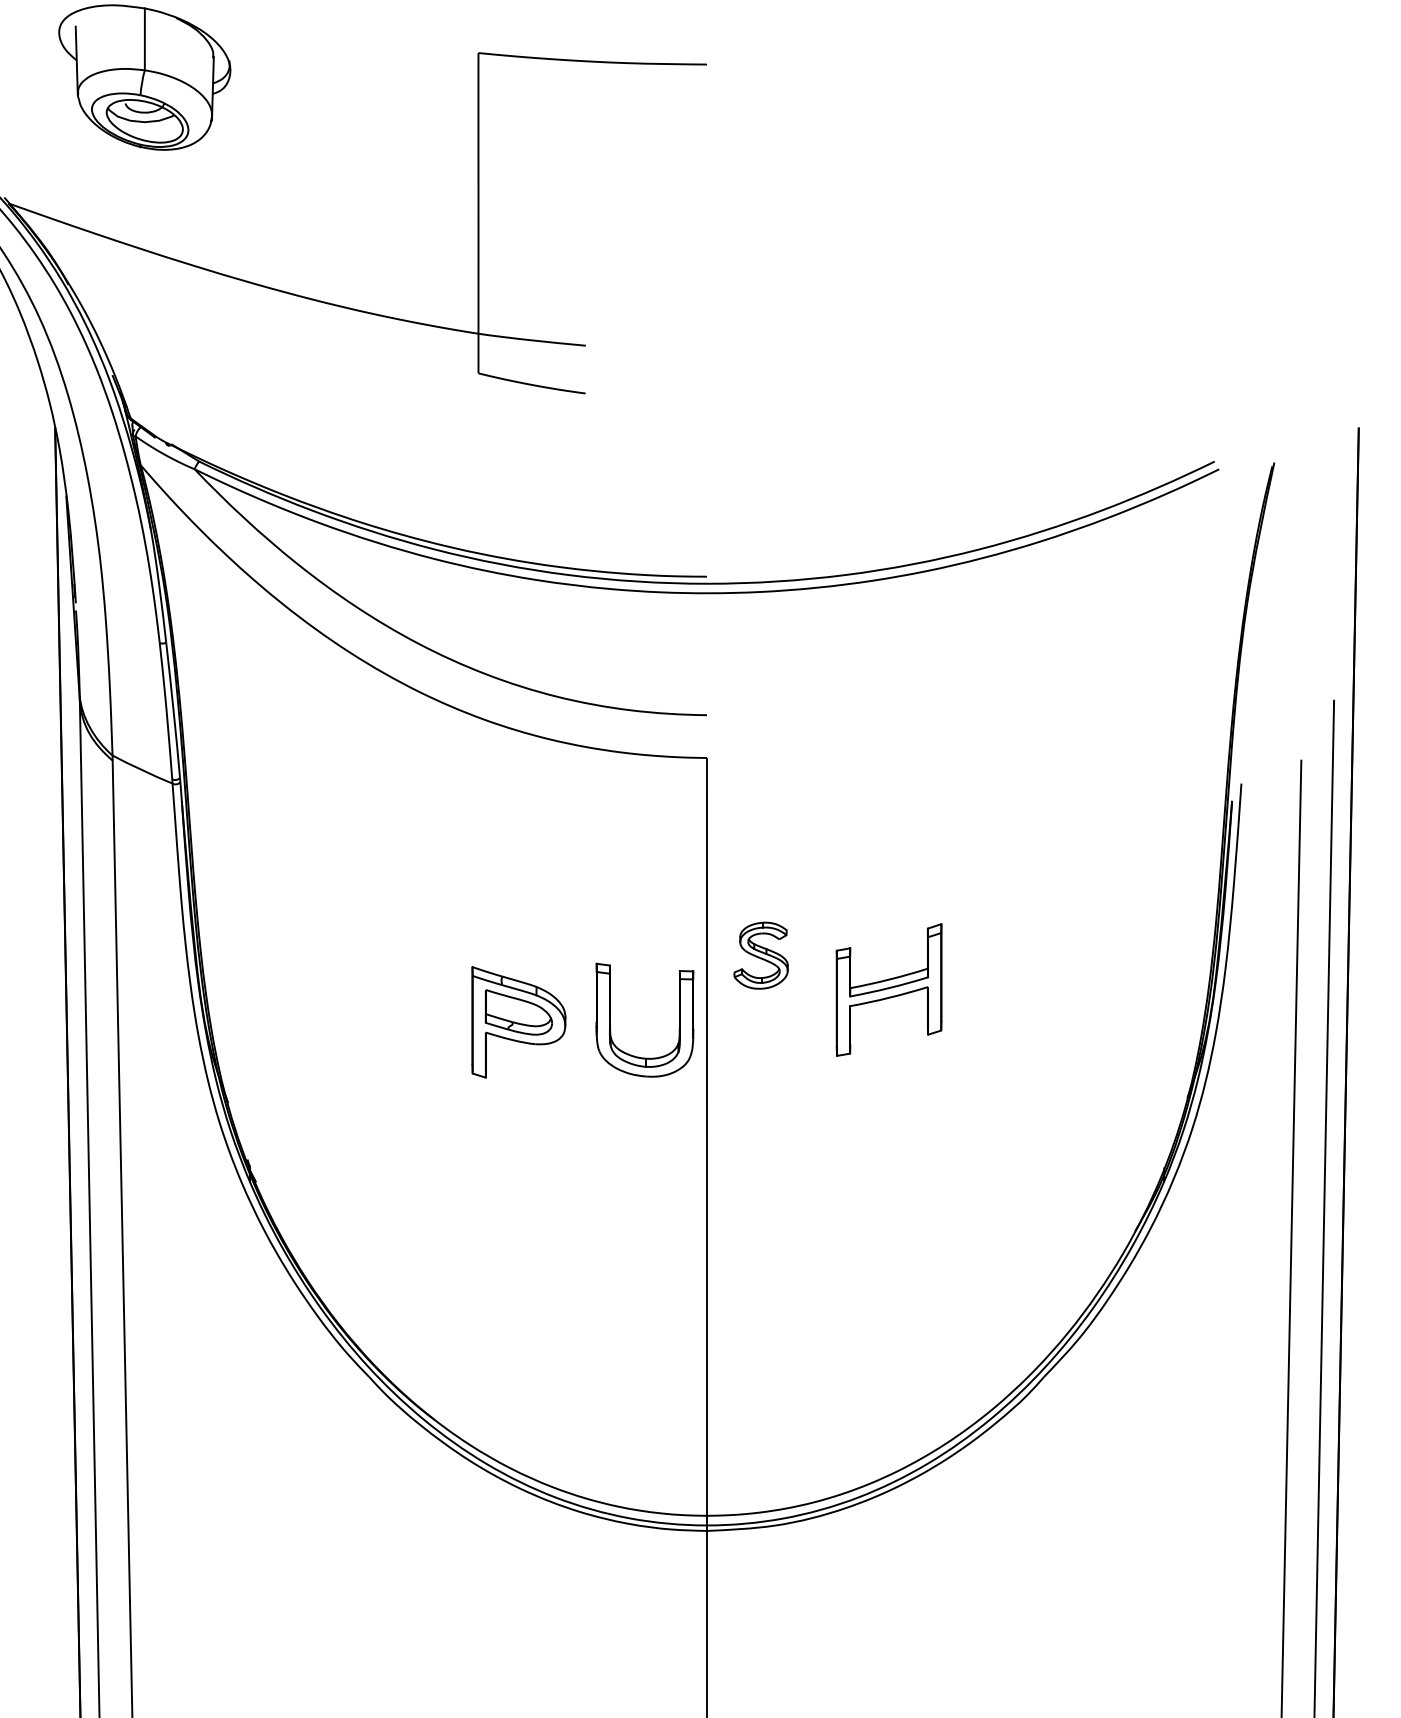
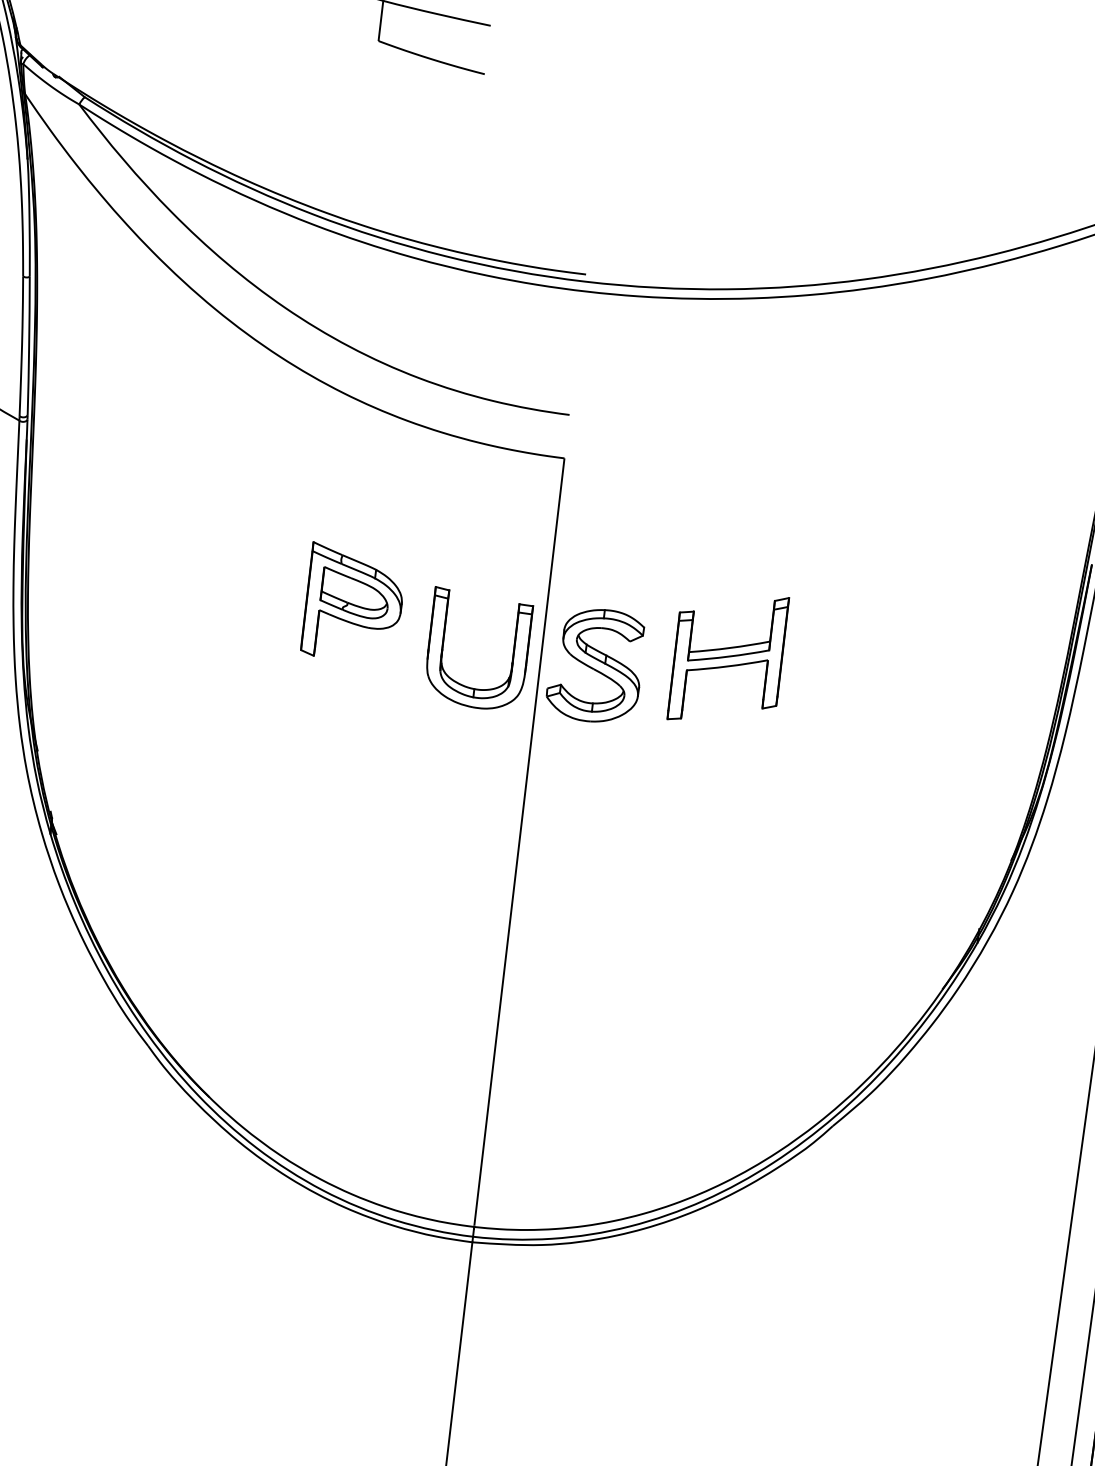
part: (760, 955) -> (595, 665), size x1.67
part: (888, 989) -> (727, 657), moved
part: (610, 1019) -> (443, 645), moved
part: (518, 1022) -> (353, 603), moved

